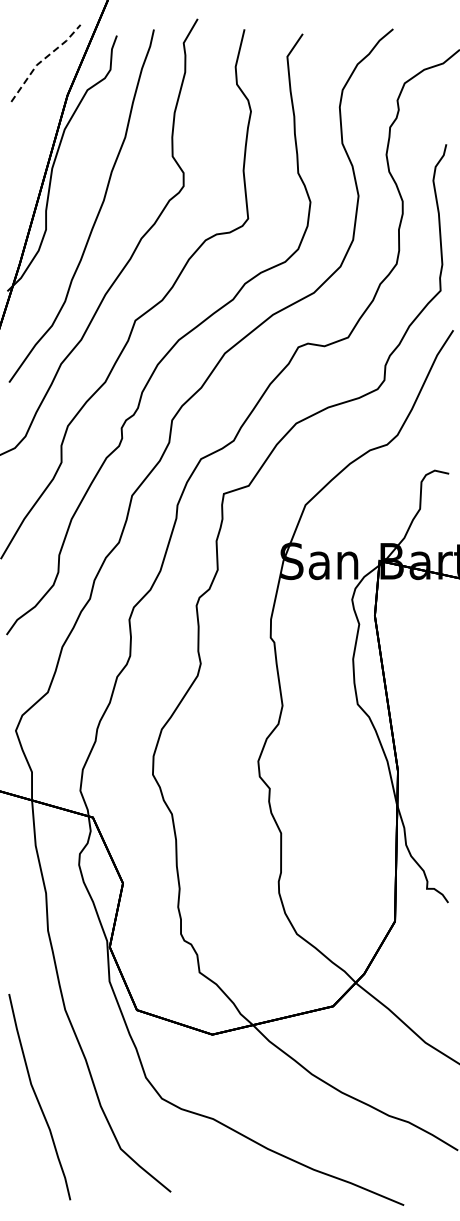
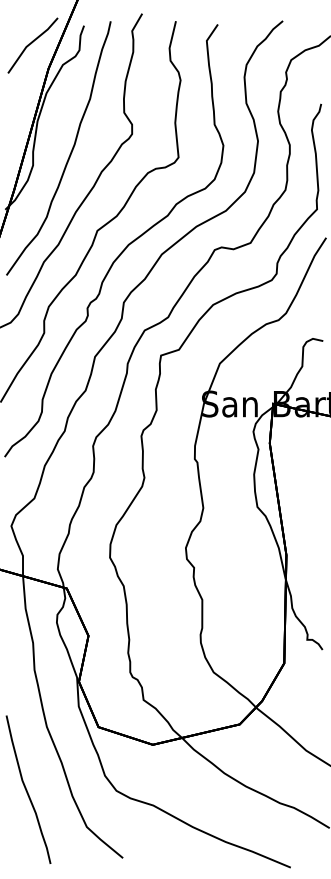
line: (42, 60) -> (30, 43), dashed -> solid

